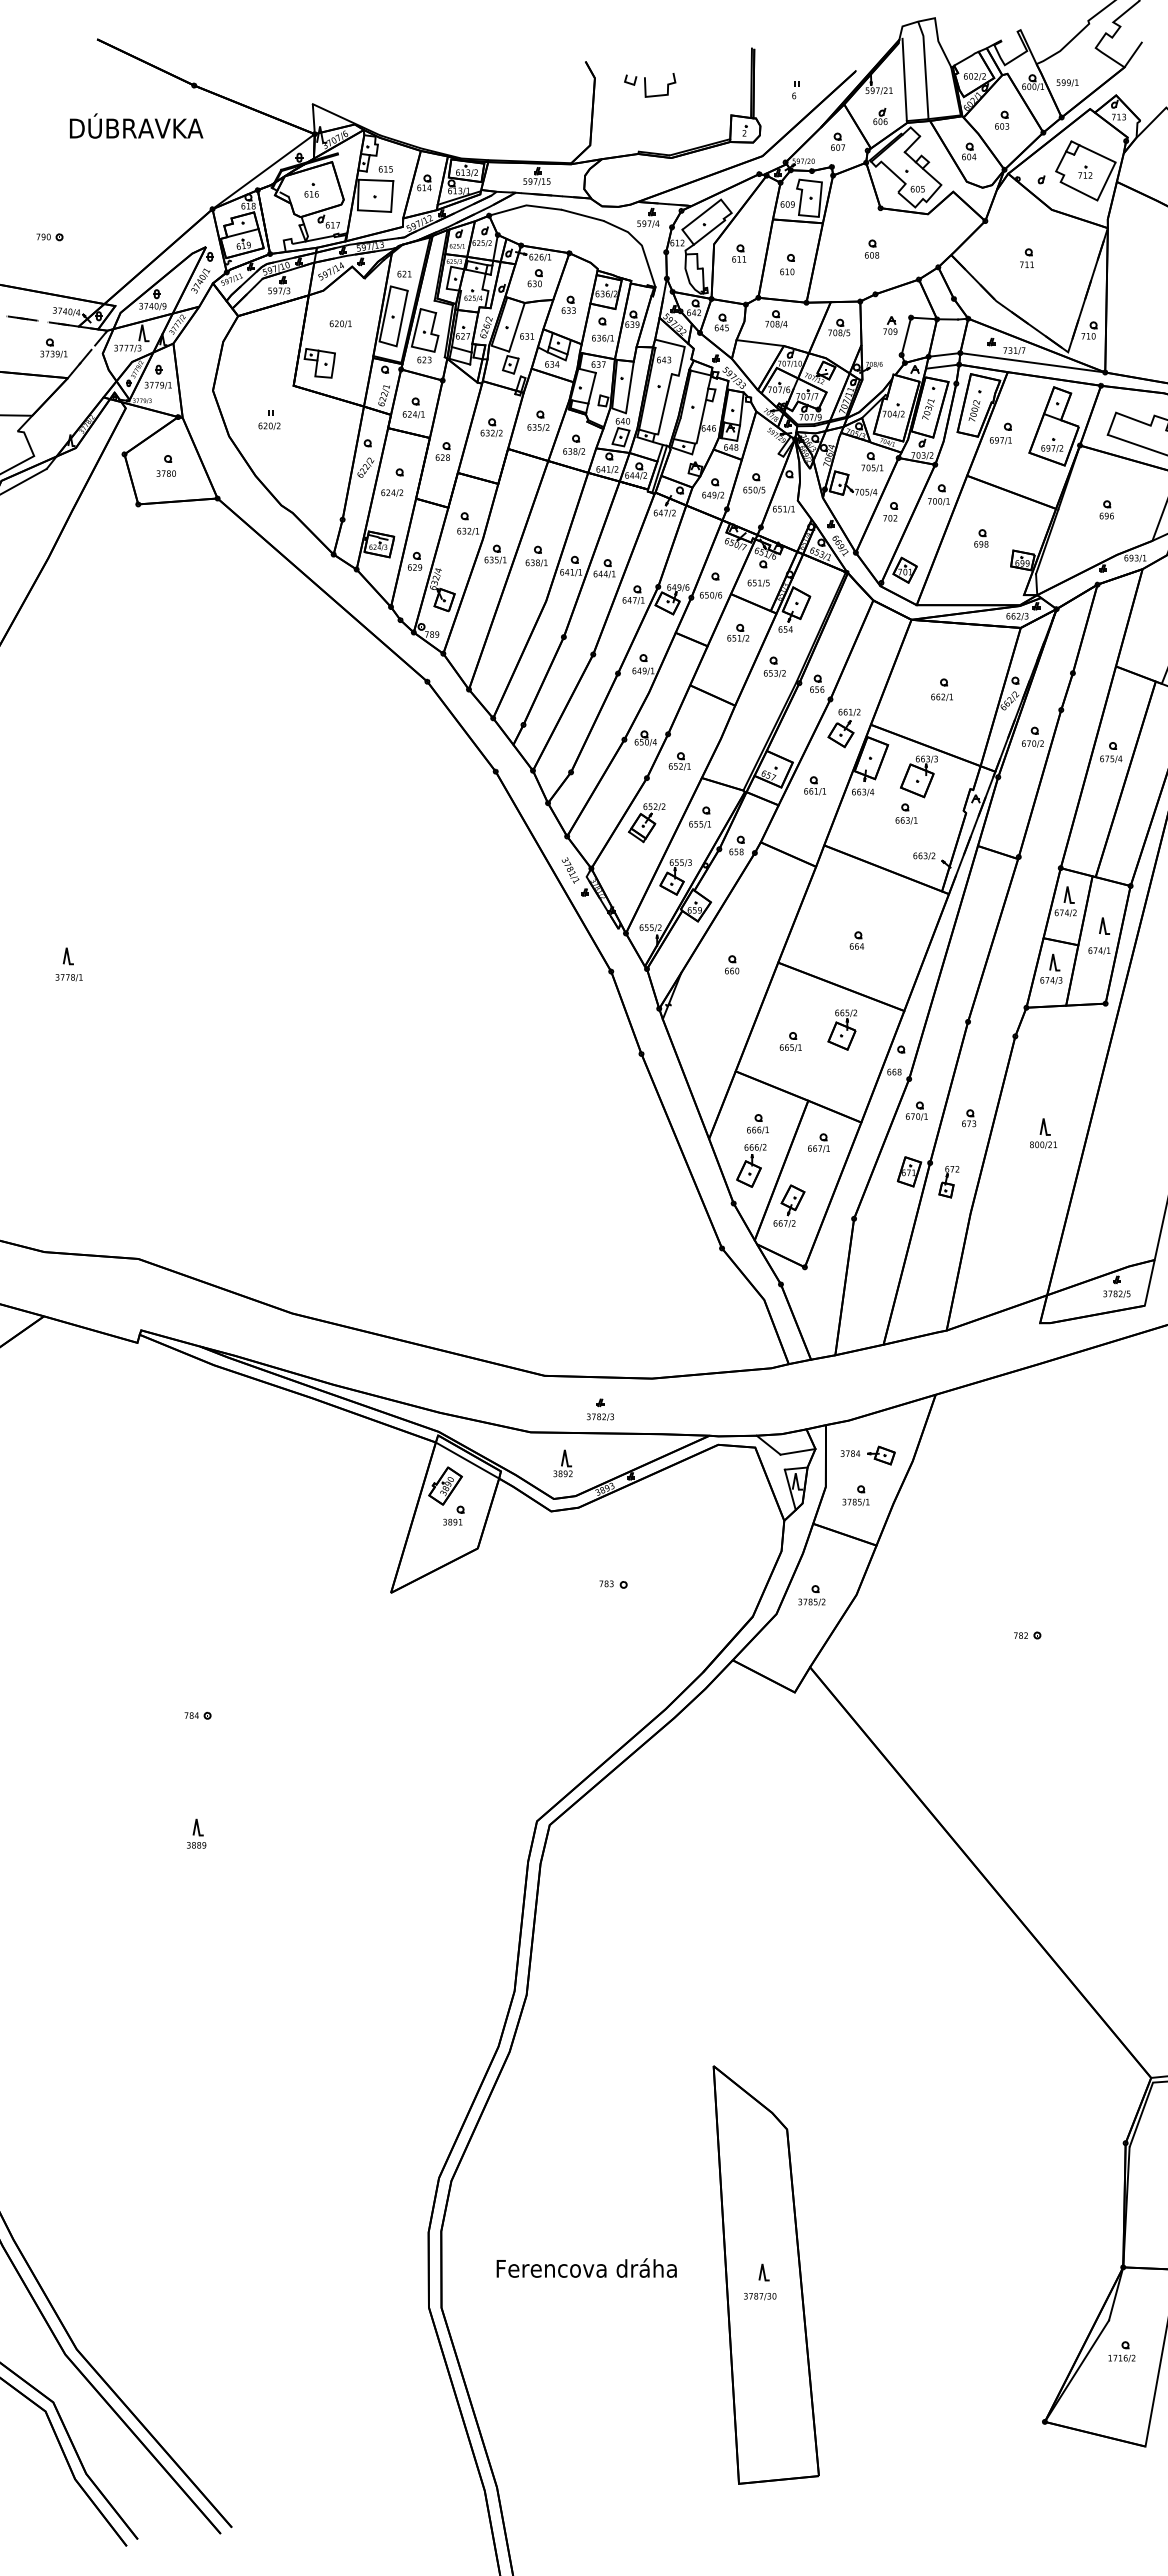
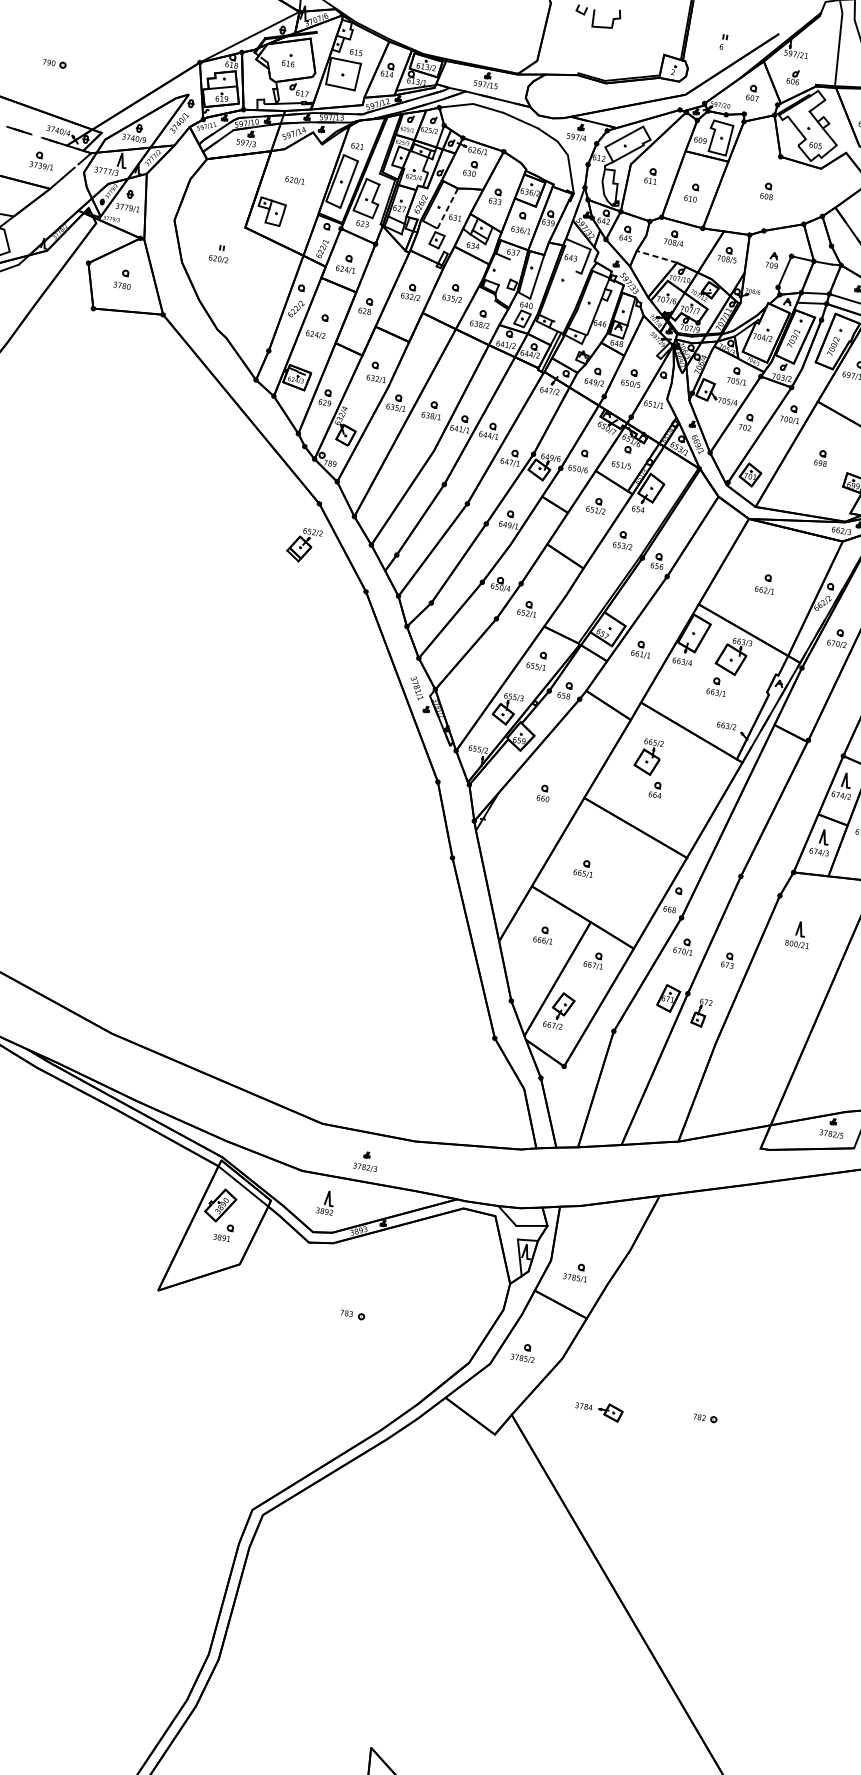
line: (904, 79) -> (819, 48), removed
line: (517, 327) -> (448, 208), solid -> dashed
line: (760, 343) -> (657, 257), solid -> dashed
line: (591, 387) -> (503, 271), removed
line: (664, 404) -> (564, 296), removed
part: (843, 728) -> (674, 603), removed
part: (646, 823) -> (303, 545), moved
part: (841, 1029) -> (647, 756), moved
part: (1043, 1133) -> (798, 934), moved
part: (751, 1165) -> (532, 970), removed
part: (867, 1455) -> (598, 1410), moved

